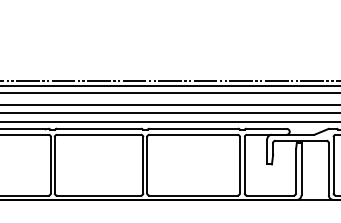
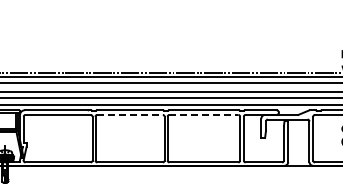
line: (99, 134) -> (130, 114), solid -> dashed
line: (194, 134) -> (204, 114), solid -> dashed

